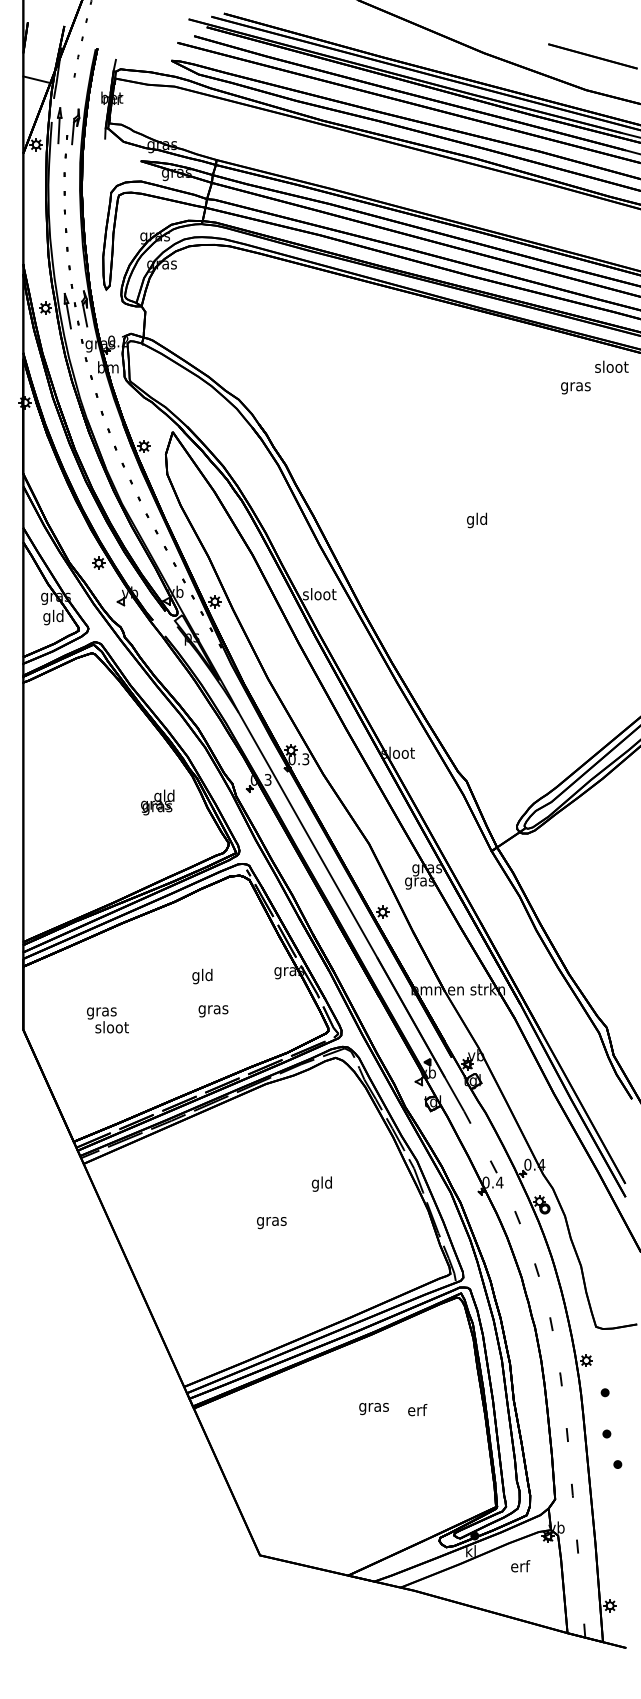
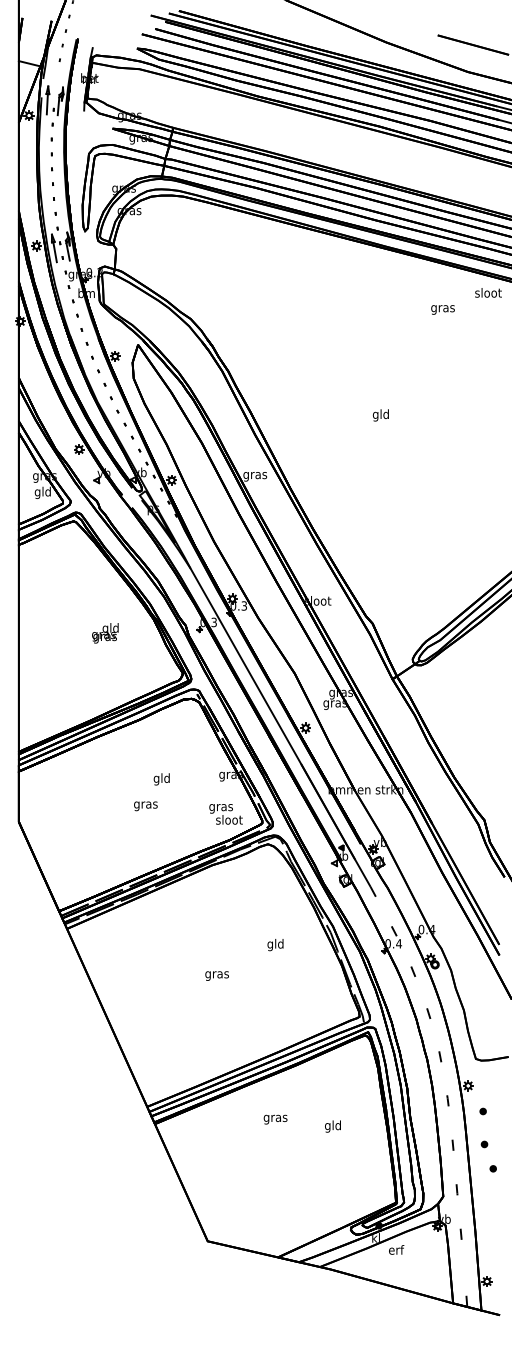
text: (575, 388) -> (442, 310), moved
text: (319, 595) -> (255, 475), sloot -> gras
text: (157, 802) -> (105, 633), moved
text: (213, 1011) -> (145, 806), moved
text: (107, 1020) -> (225, 814), moved
text: (321, 1183) -> (275, 944), moved
text: (373, 1409) -> (275, 1120), moved
text: (416, 1411) -> (332, 1126), erf -> gld
text: (520, 1566) -> (396, 1250), moved

